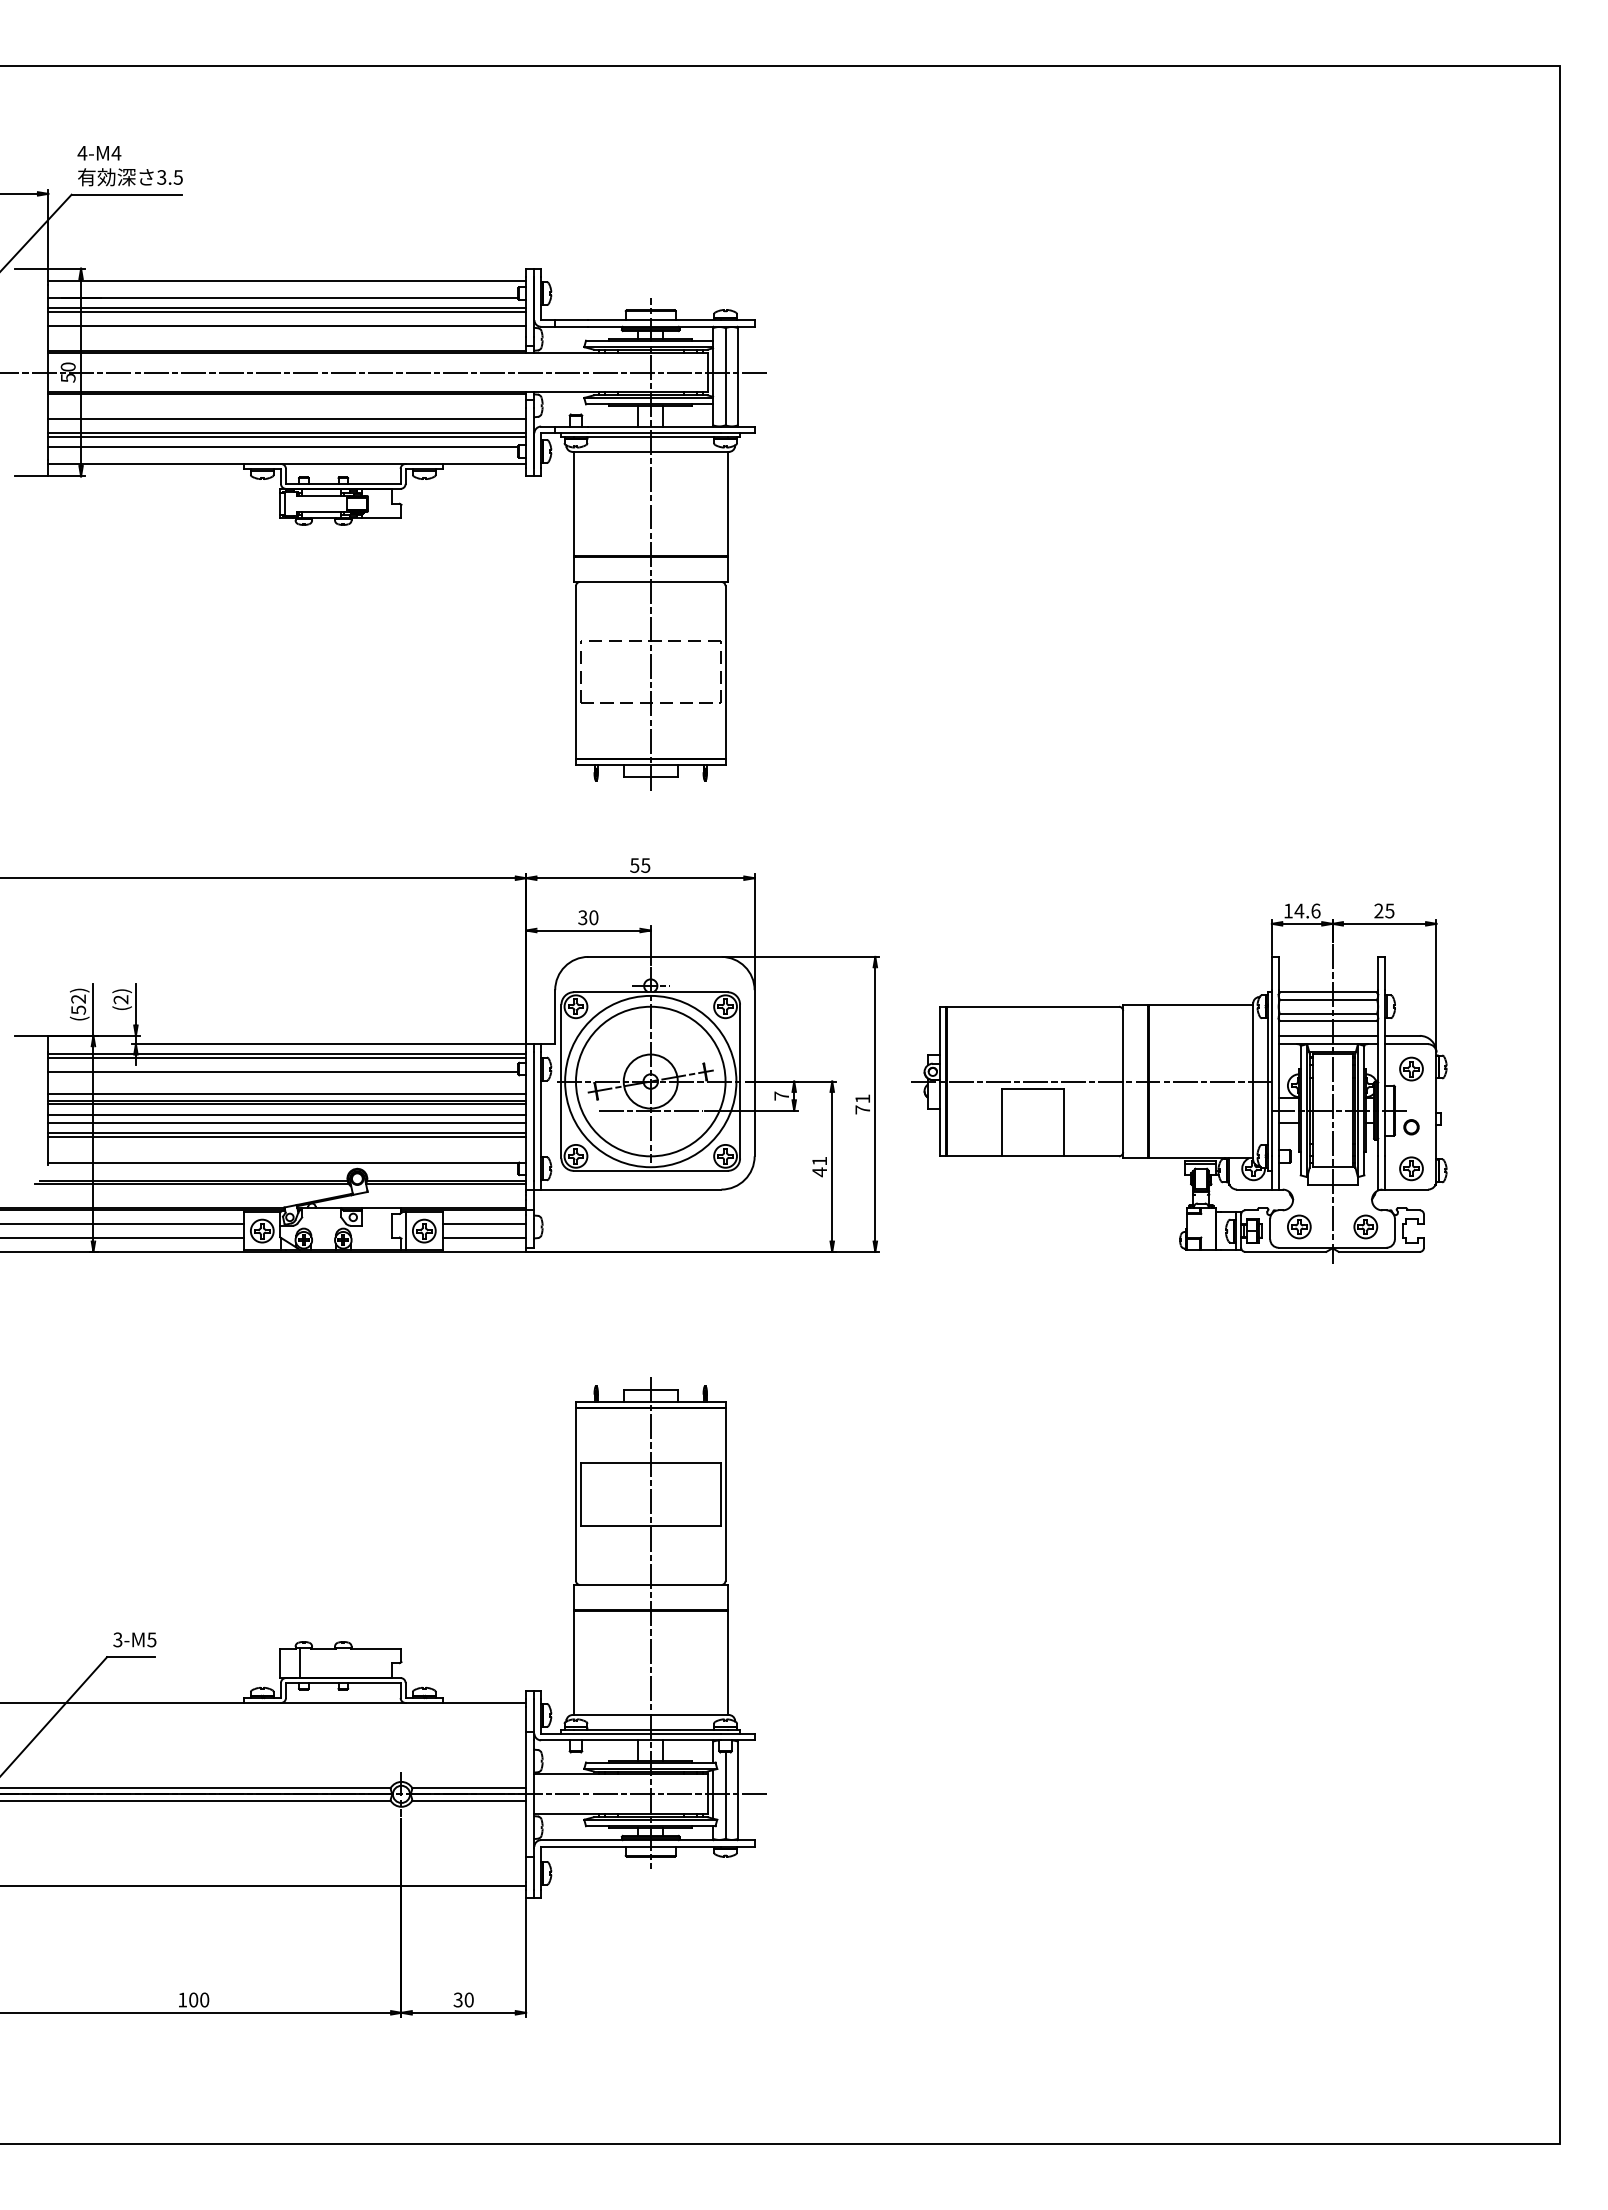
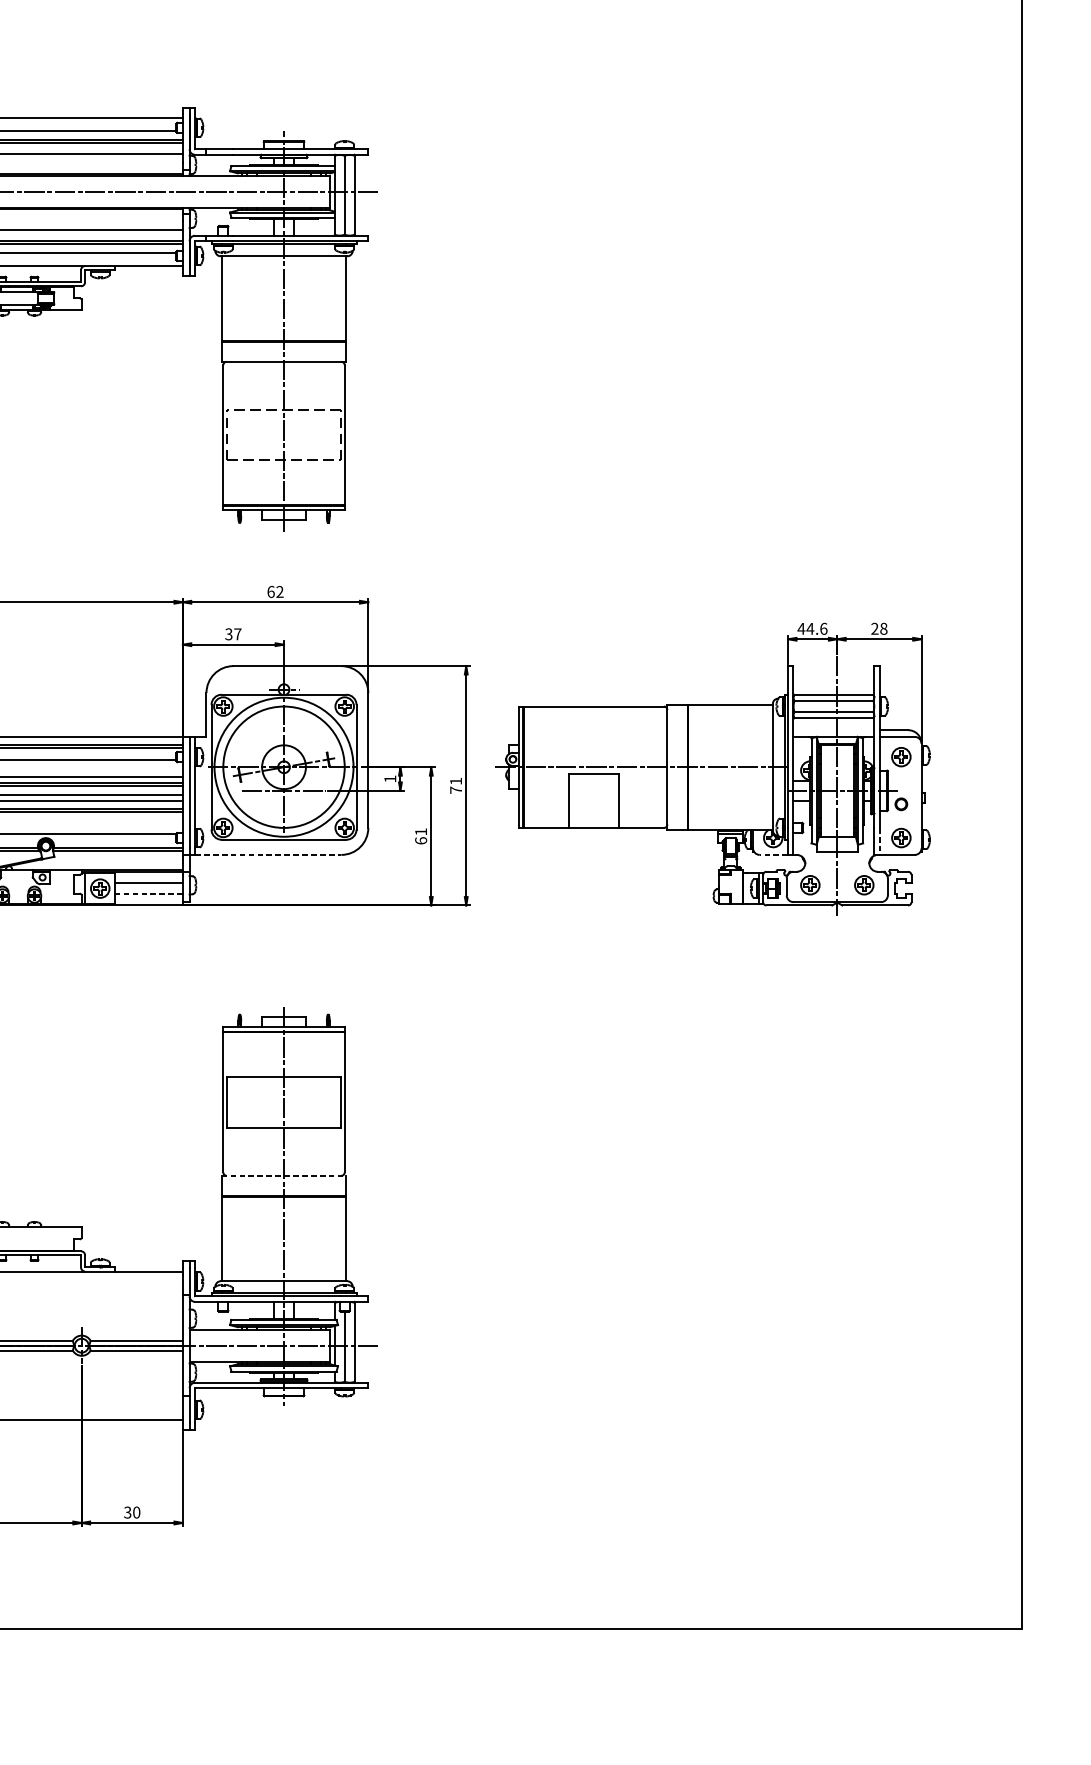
text: (640, 865) -> (275, 591), 55 -> 62
text: (1288, 910) -> (801, 628), 14.6 -> 44.6
text: (1389, 910) -> (883, 628), 25 -> 28
text: (593, 917) -> (237, 634), 30 -> 37
line: (1328, 1035) -> (834, 729), removed
text: (781, 1095) -> (390, 778), 7 -> 1
text: (819, 1172) -> (420, 841), 41 -> 61
line: (1384, 1172) -> (879, 841), solid -> dashed
line: (631, 1189) -> (268, 854), solid -> dashed
line: (1253, 1189) -> (773, 854), solid -> dashed
line: (484, 1237) -> (149, 893), solid -> dashed
line: (650, 1584) -> (283, 1175), solid -> dashed

